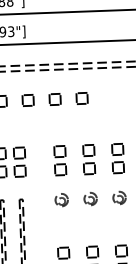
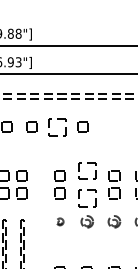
part: (55, 98) -> (57, 126), size x1.6
part: (88, 159) -> (86, 184), size x1.6
part: (60, 199) -> (59, 221), size x0.6

